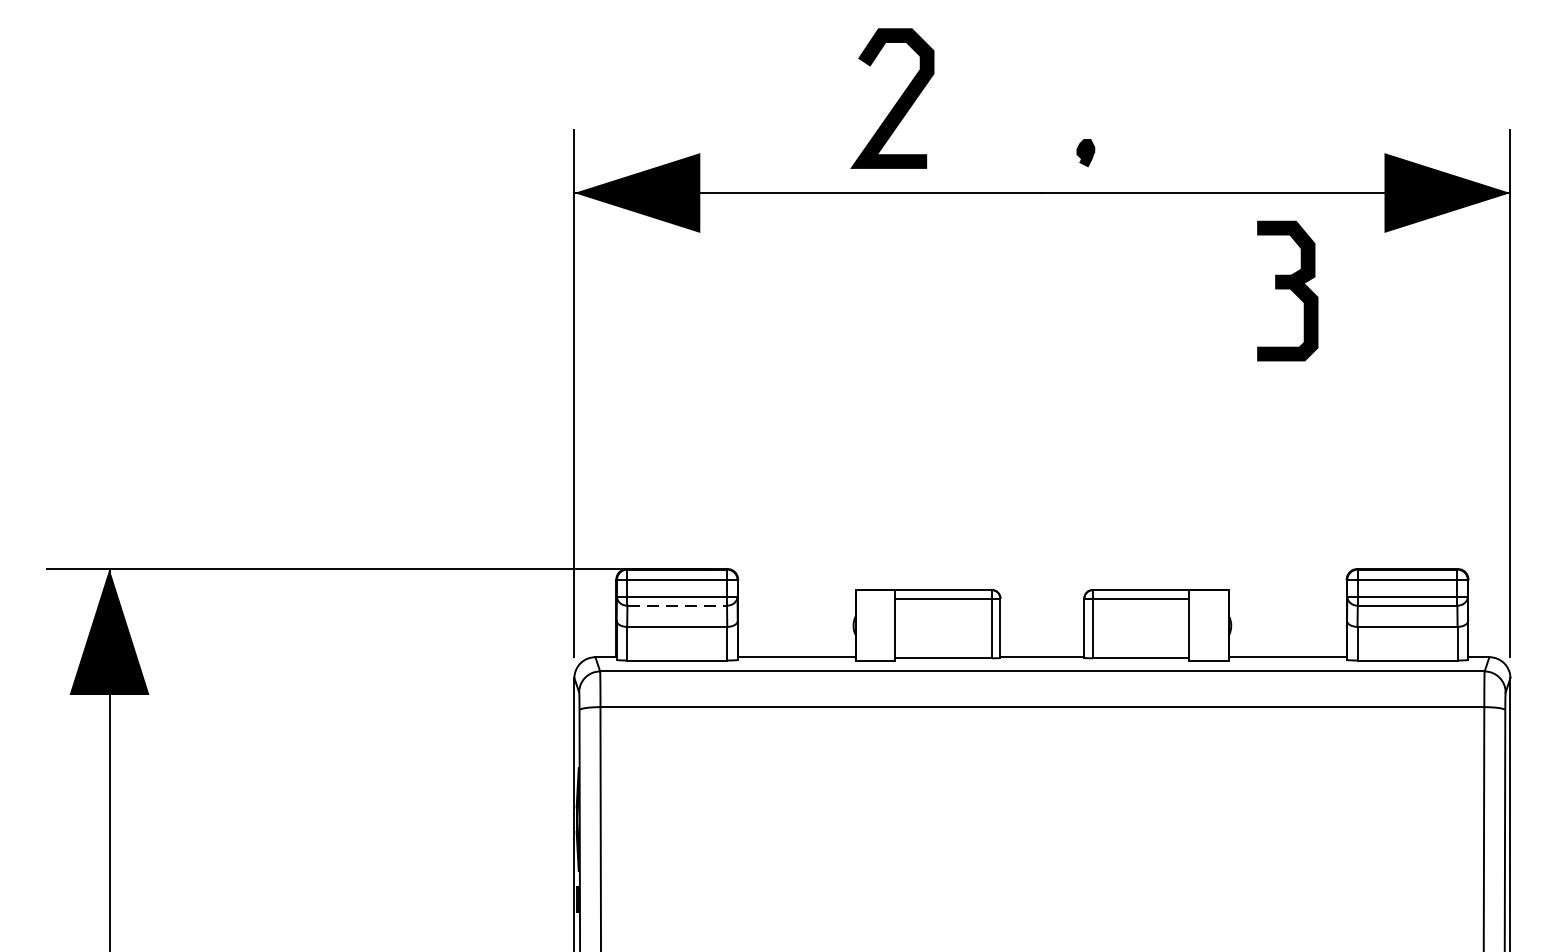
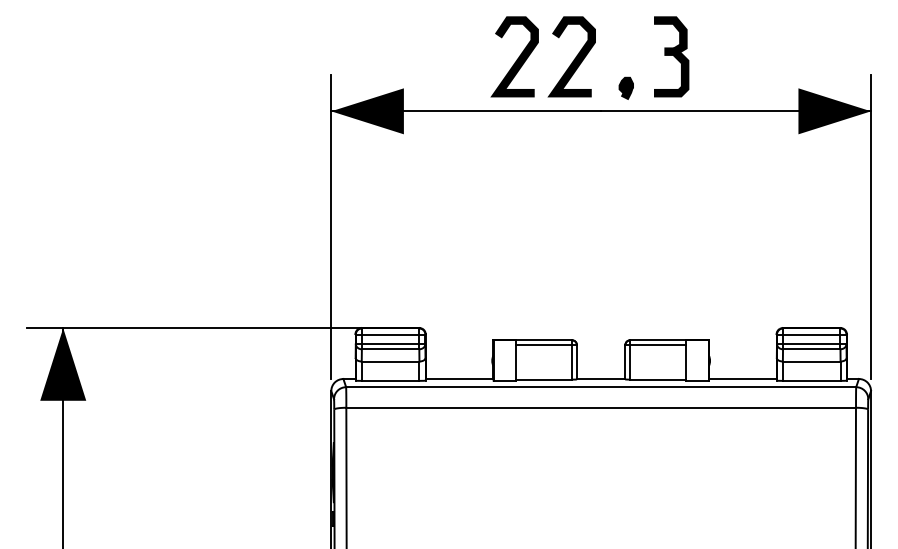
curve: (996, 101) -> (574, 58), added
part: (1084, 151) -> (625, 87), size x1.43
part: (1287, 290) -> (671, 56), moved
line: (677, 606) -> (390, 349), dashed -> solid

